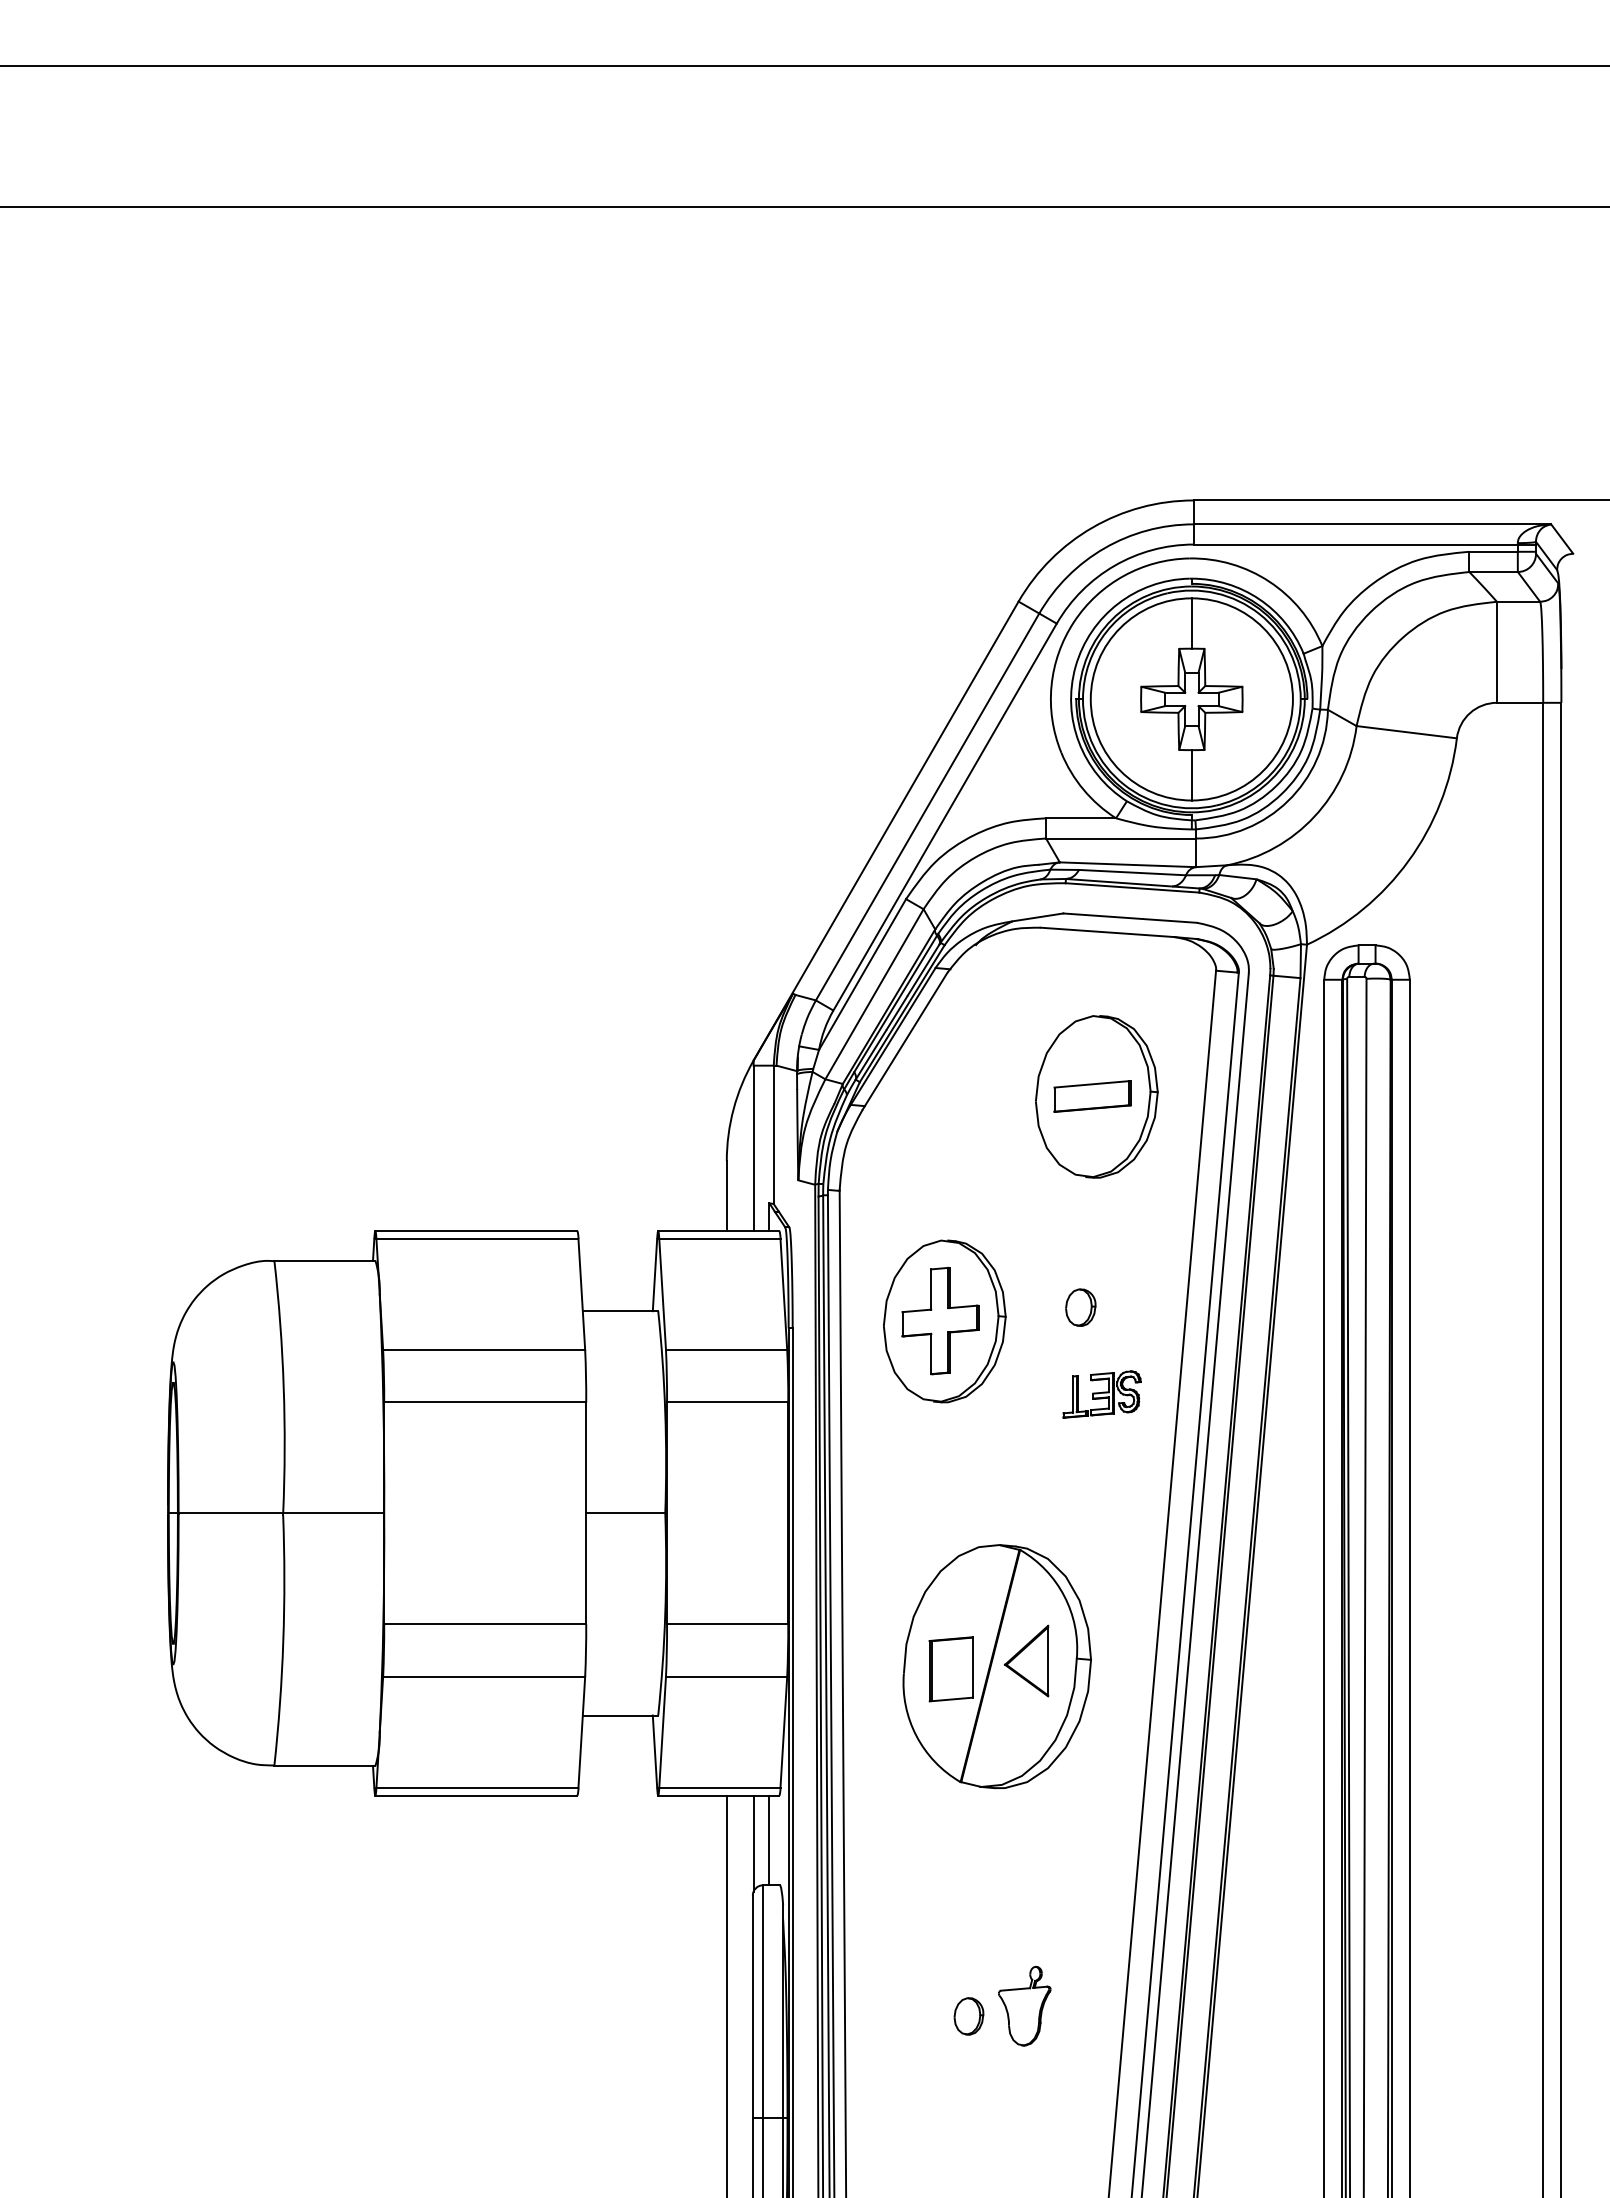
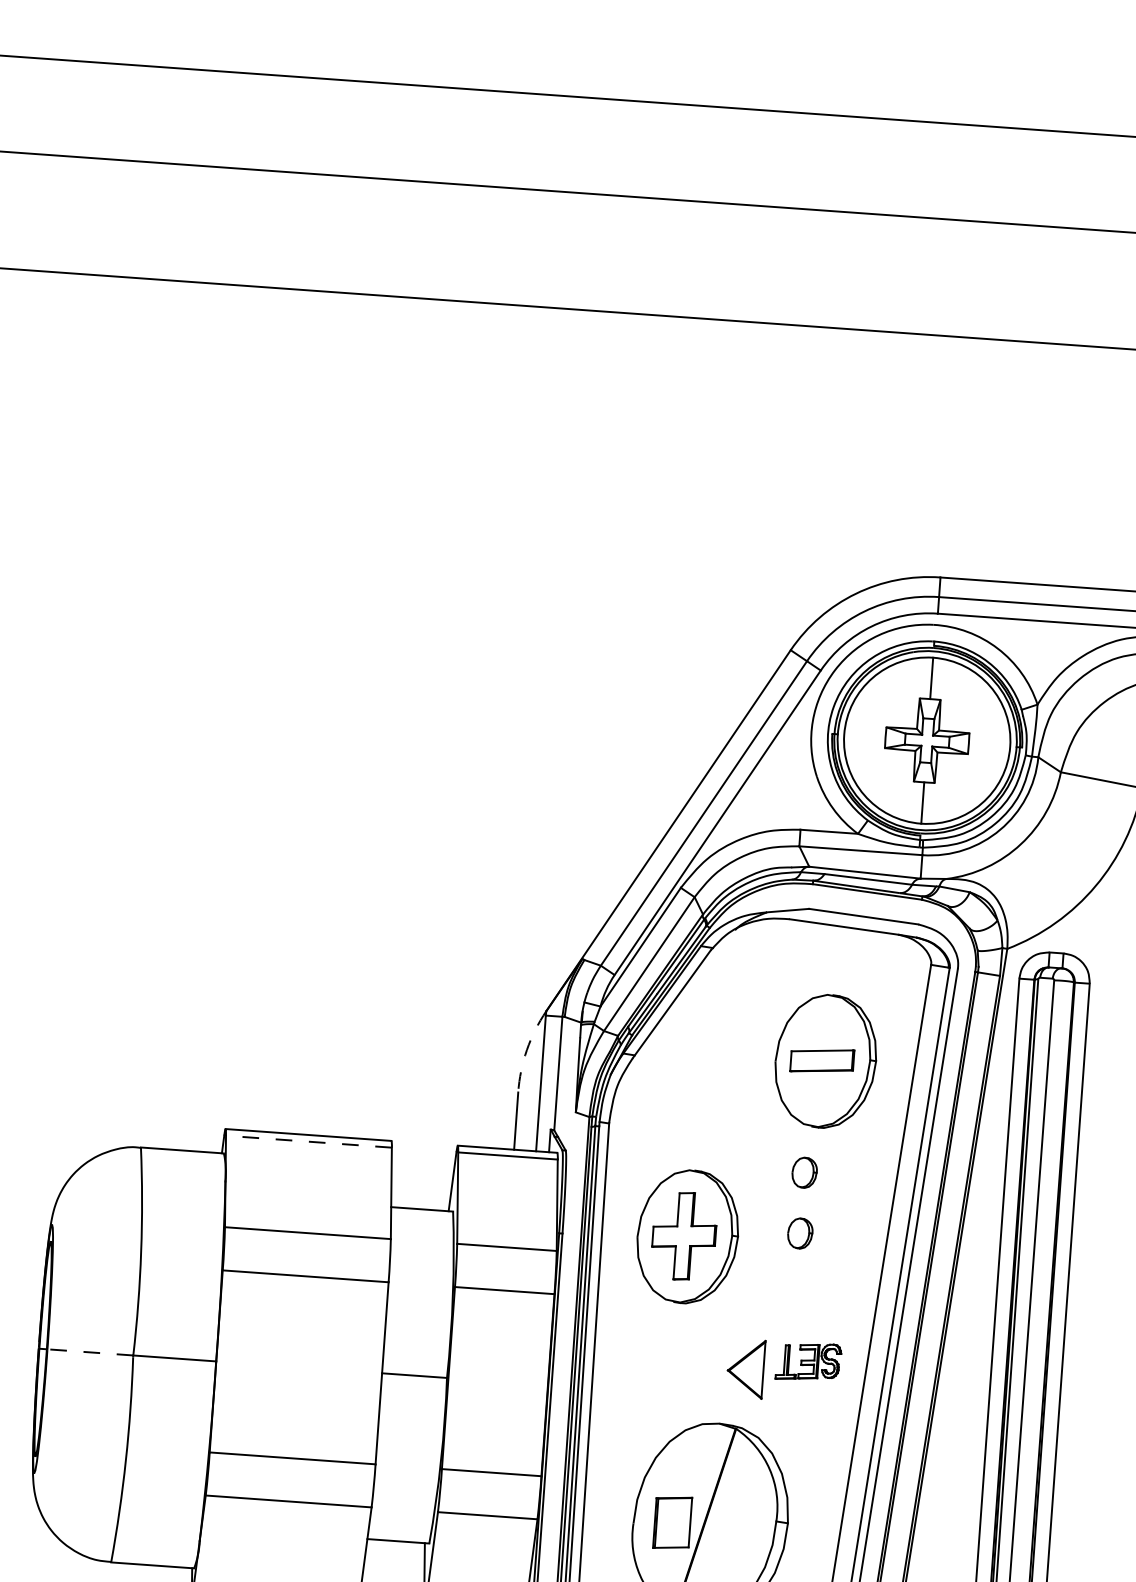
arc: (733, 1109) -> (526, 1050), solid -> dashed
part: (1080, 1233) -> (804, 1172), added
line: (476, 1239) -> (308, 1142), solid -> dashed
part: (1101, 1394) -> (808, 1361), moved
line: (230, 1513) -> (90, 1352), solid -> dashed
part: (1026, 1660) -> (745, 1368), moved

